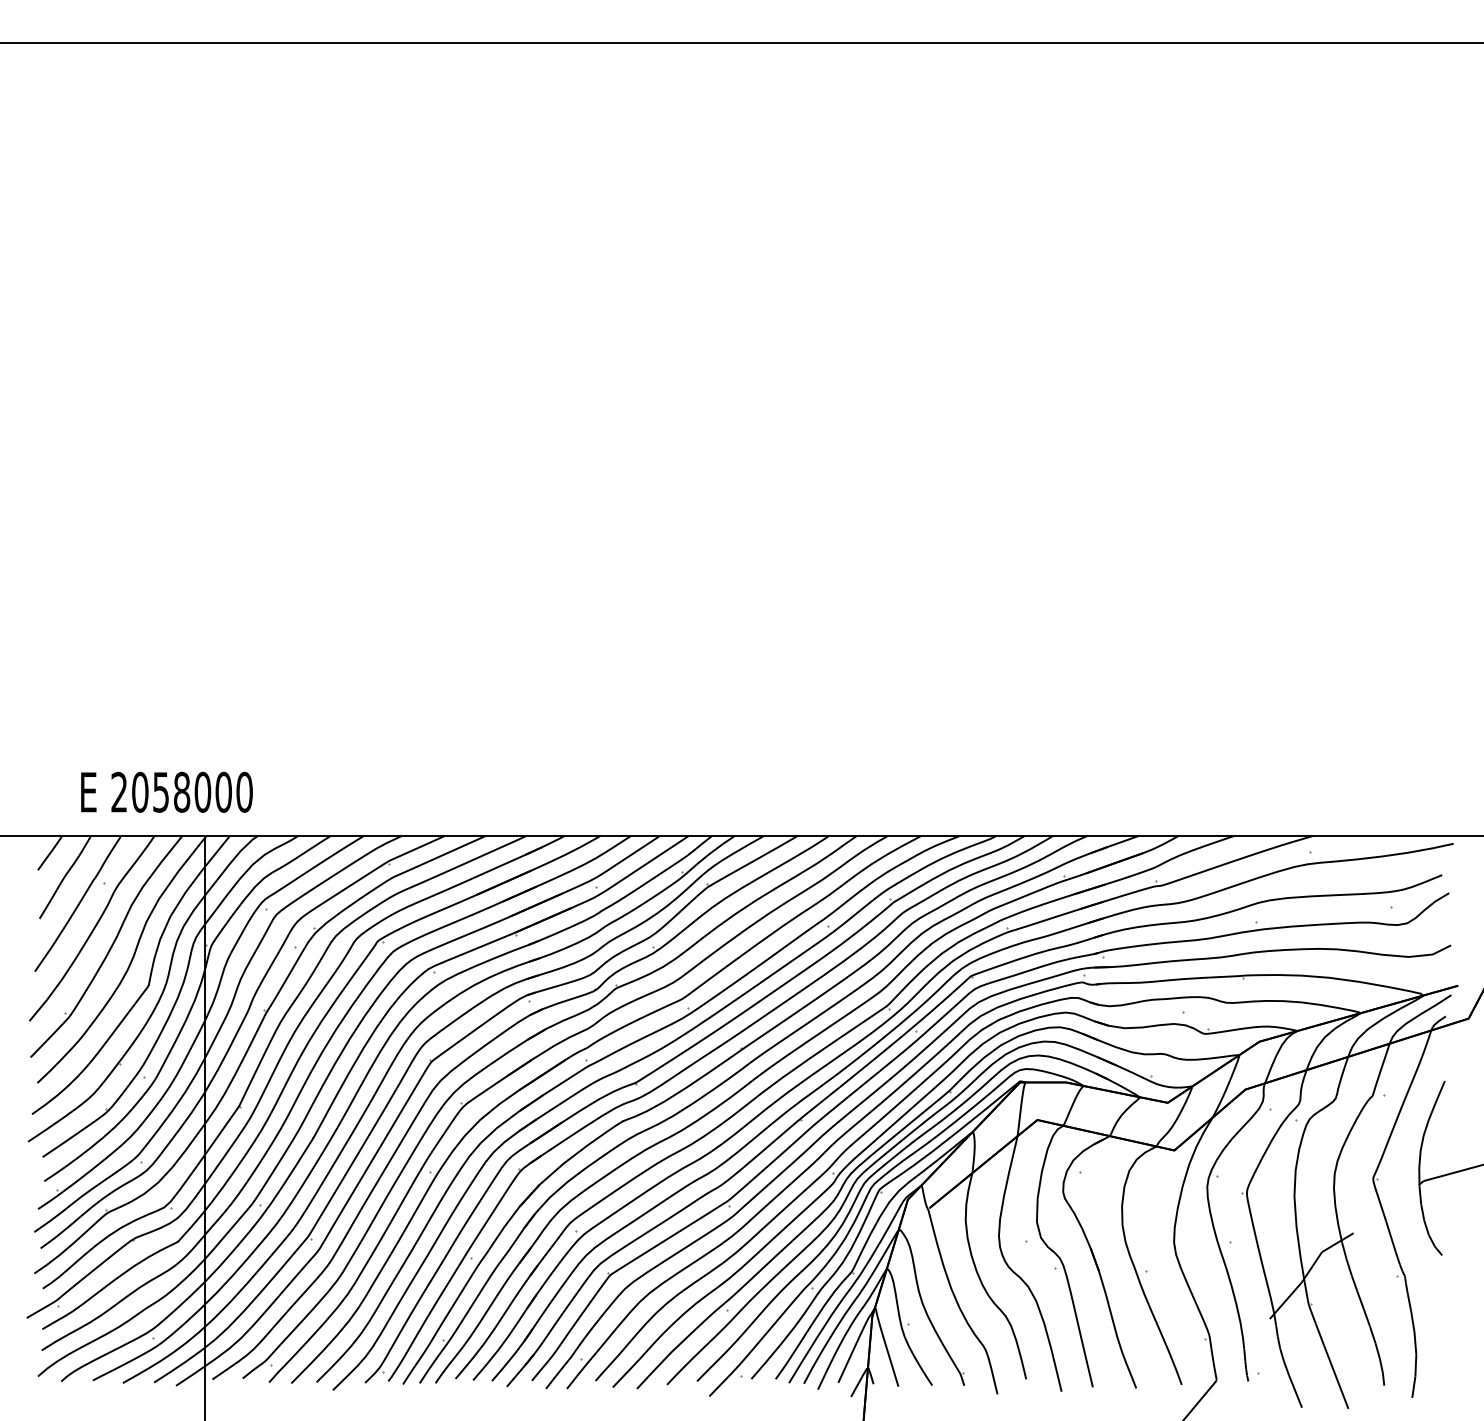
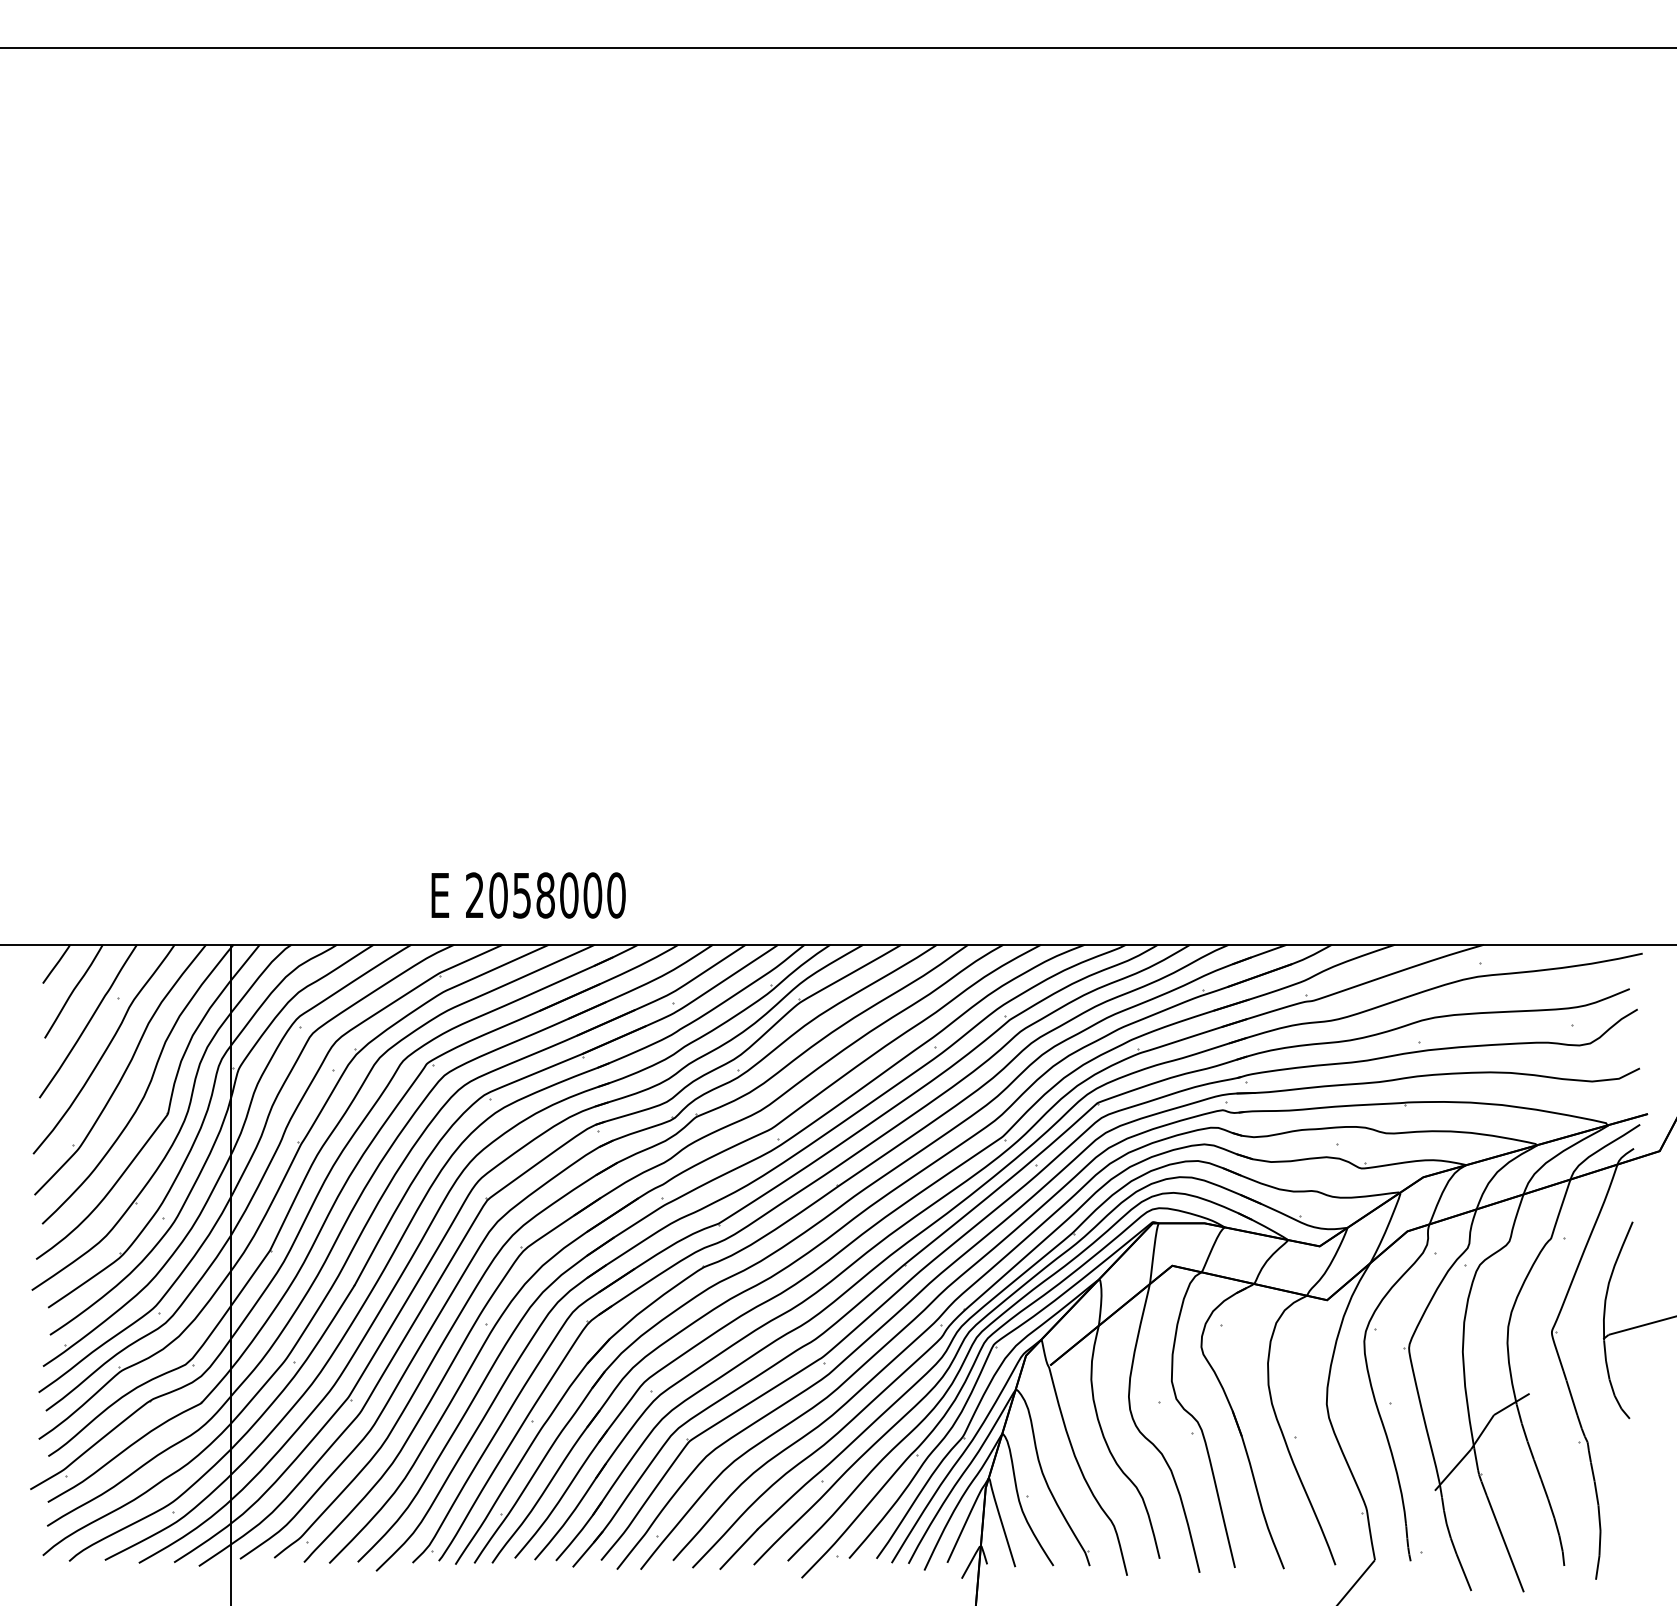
text: (166, 792) -> (528, 895), moved

